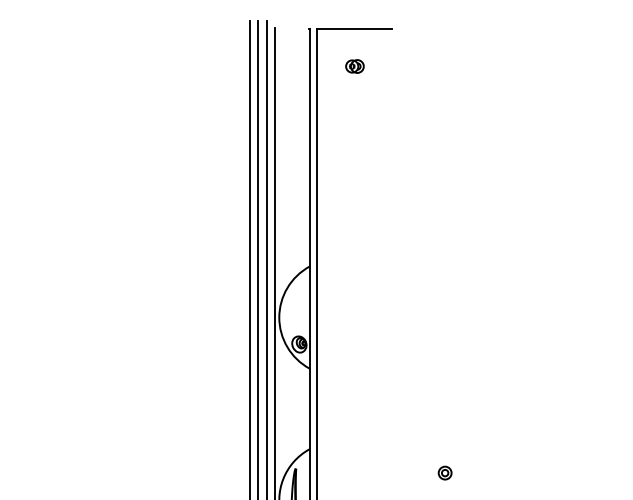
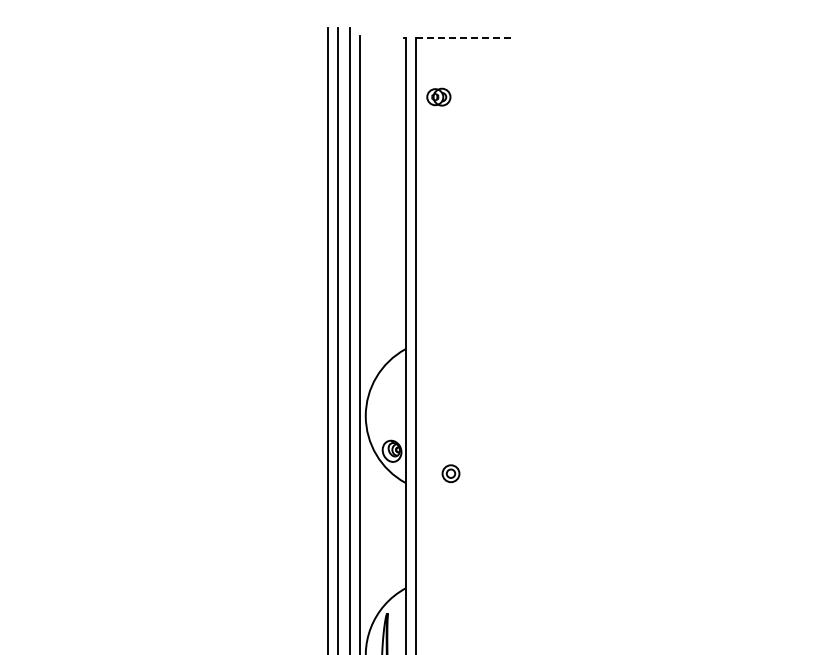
line: (355, 29) -> (465, 38), solid -> dashed
part: (354, 65) -> (438, 96), moved
part: (444, 472) -> (450, 473), moved

